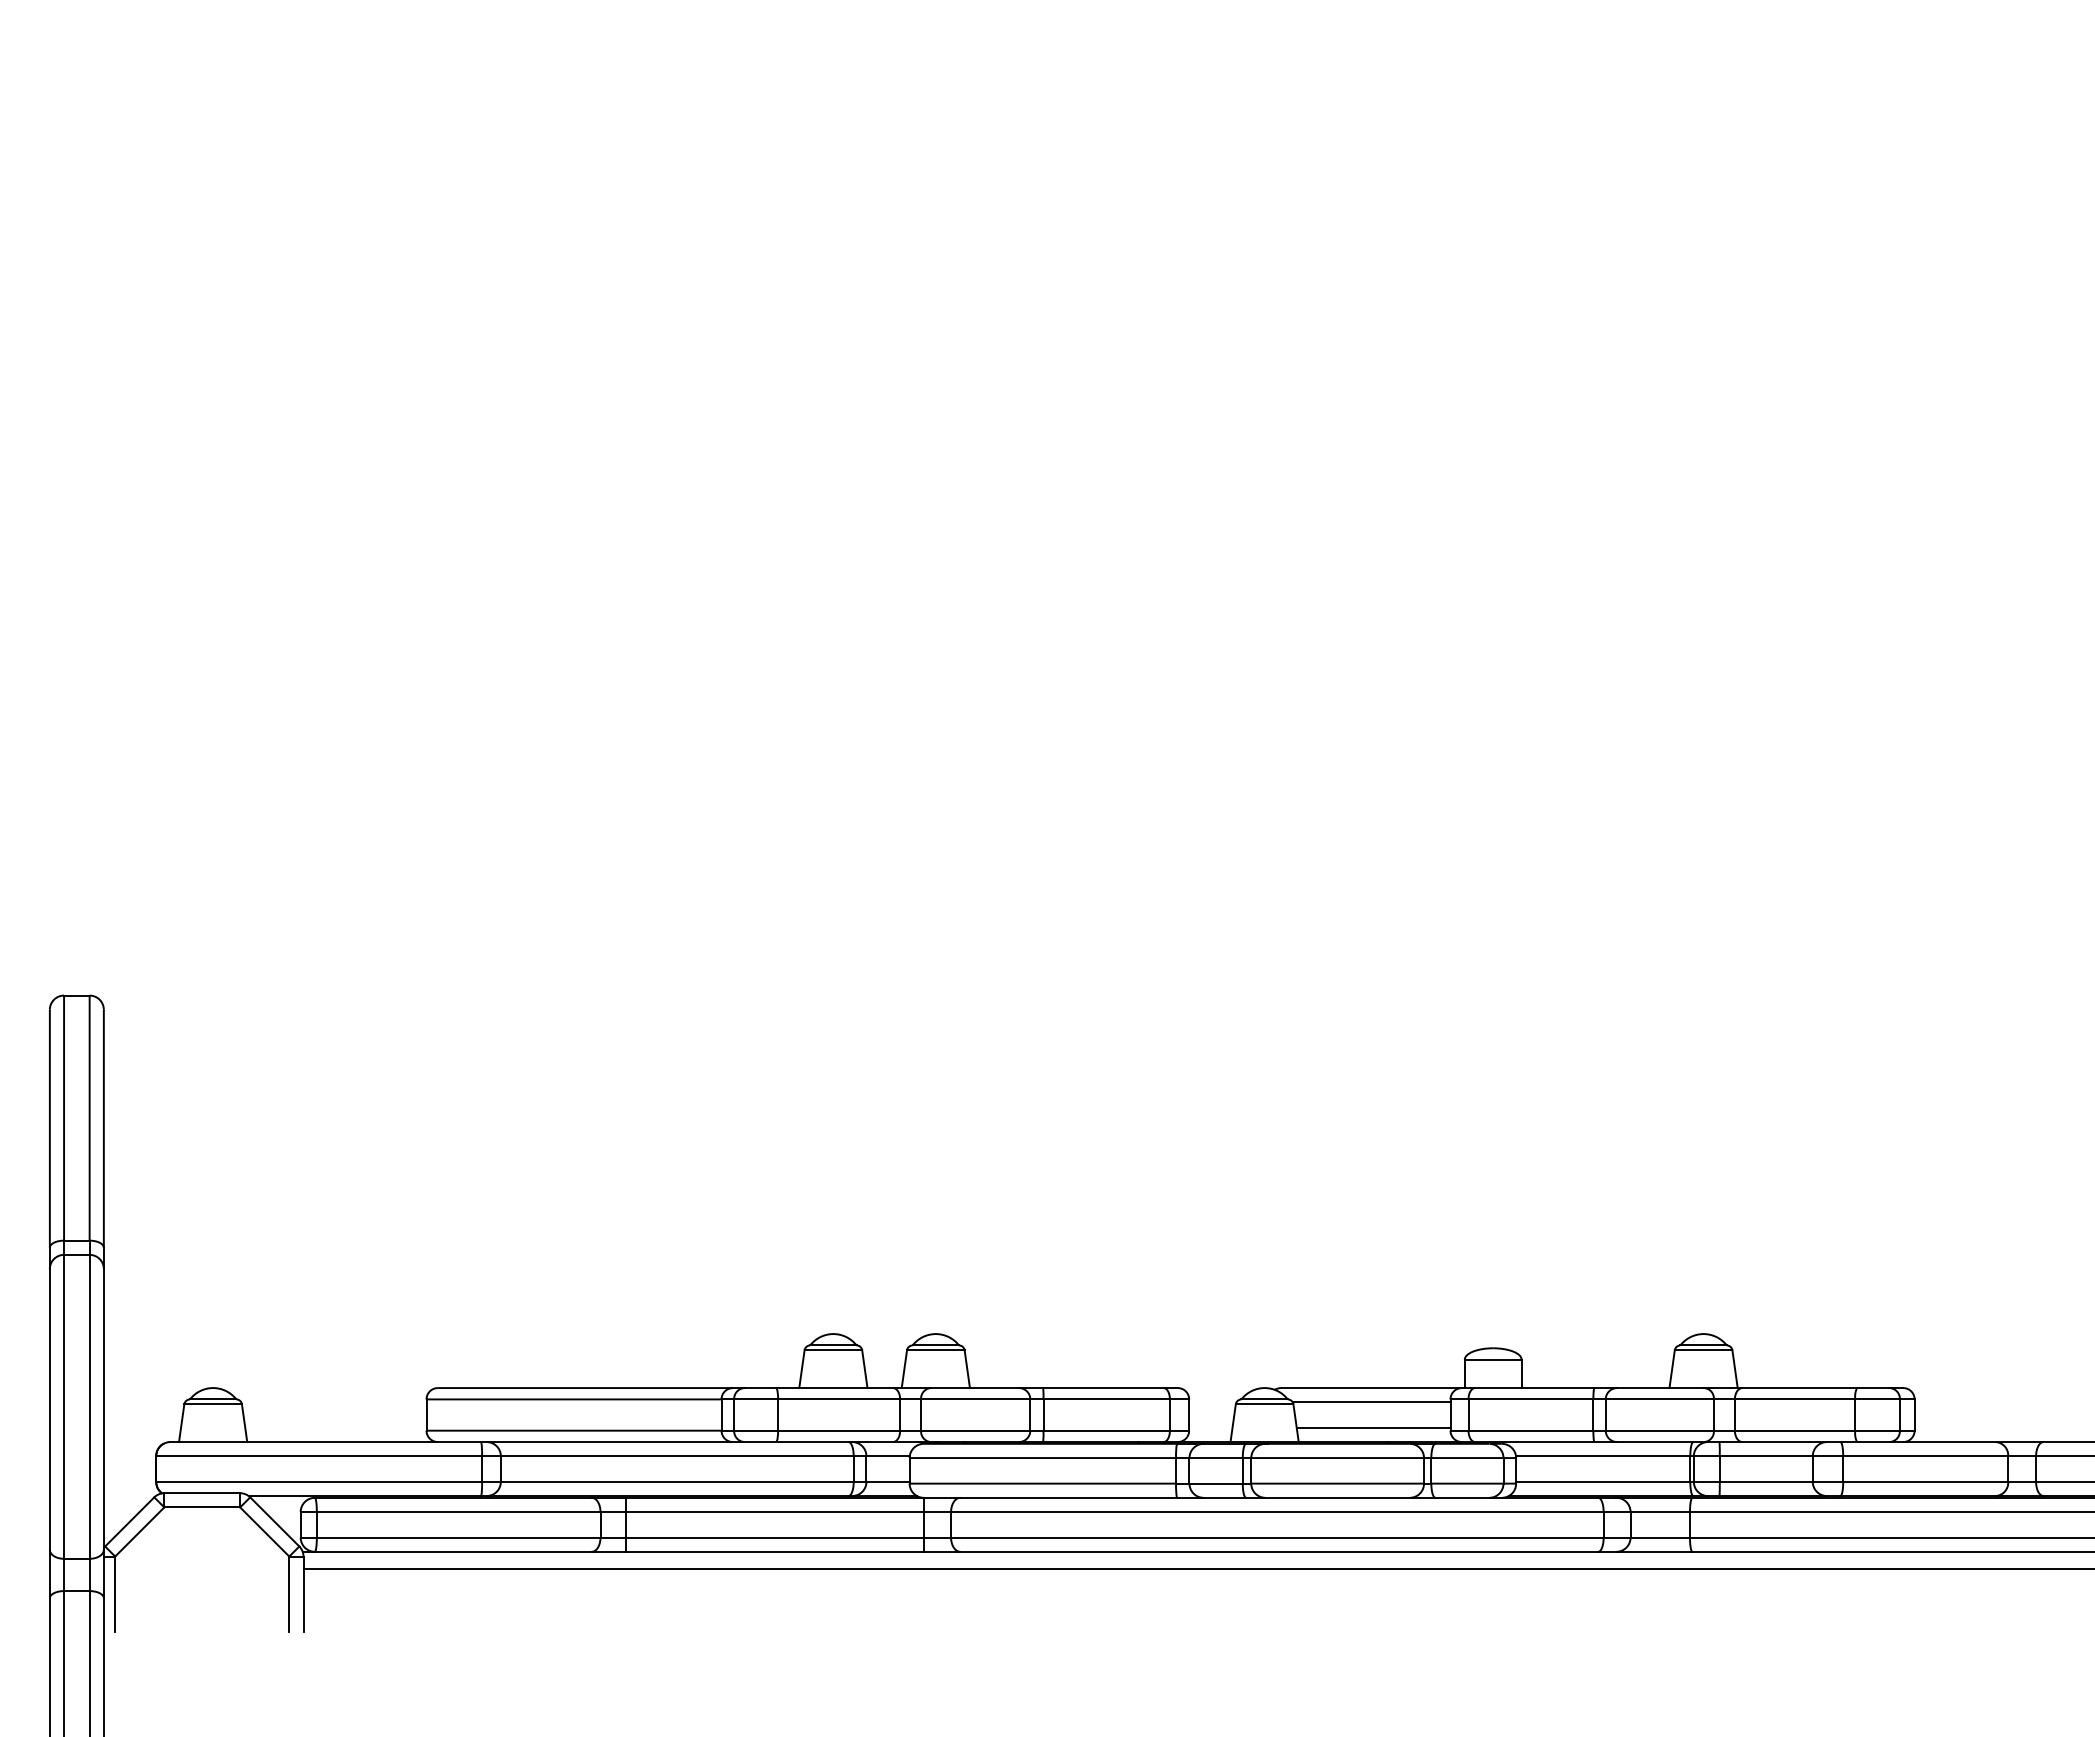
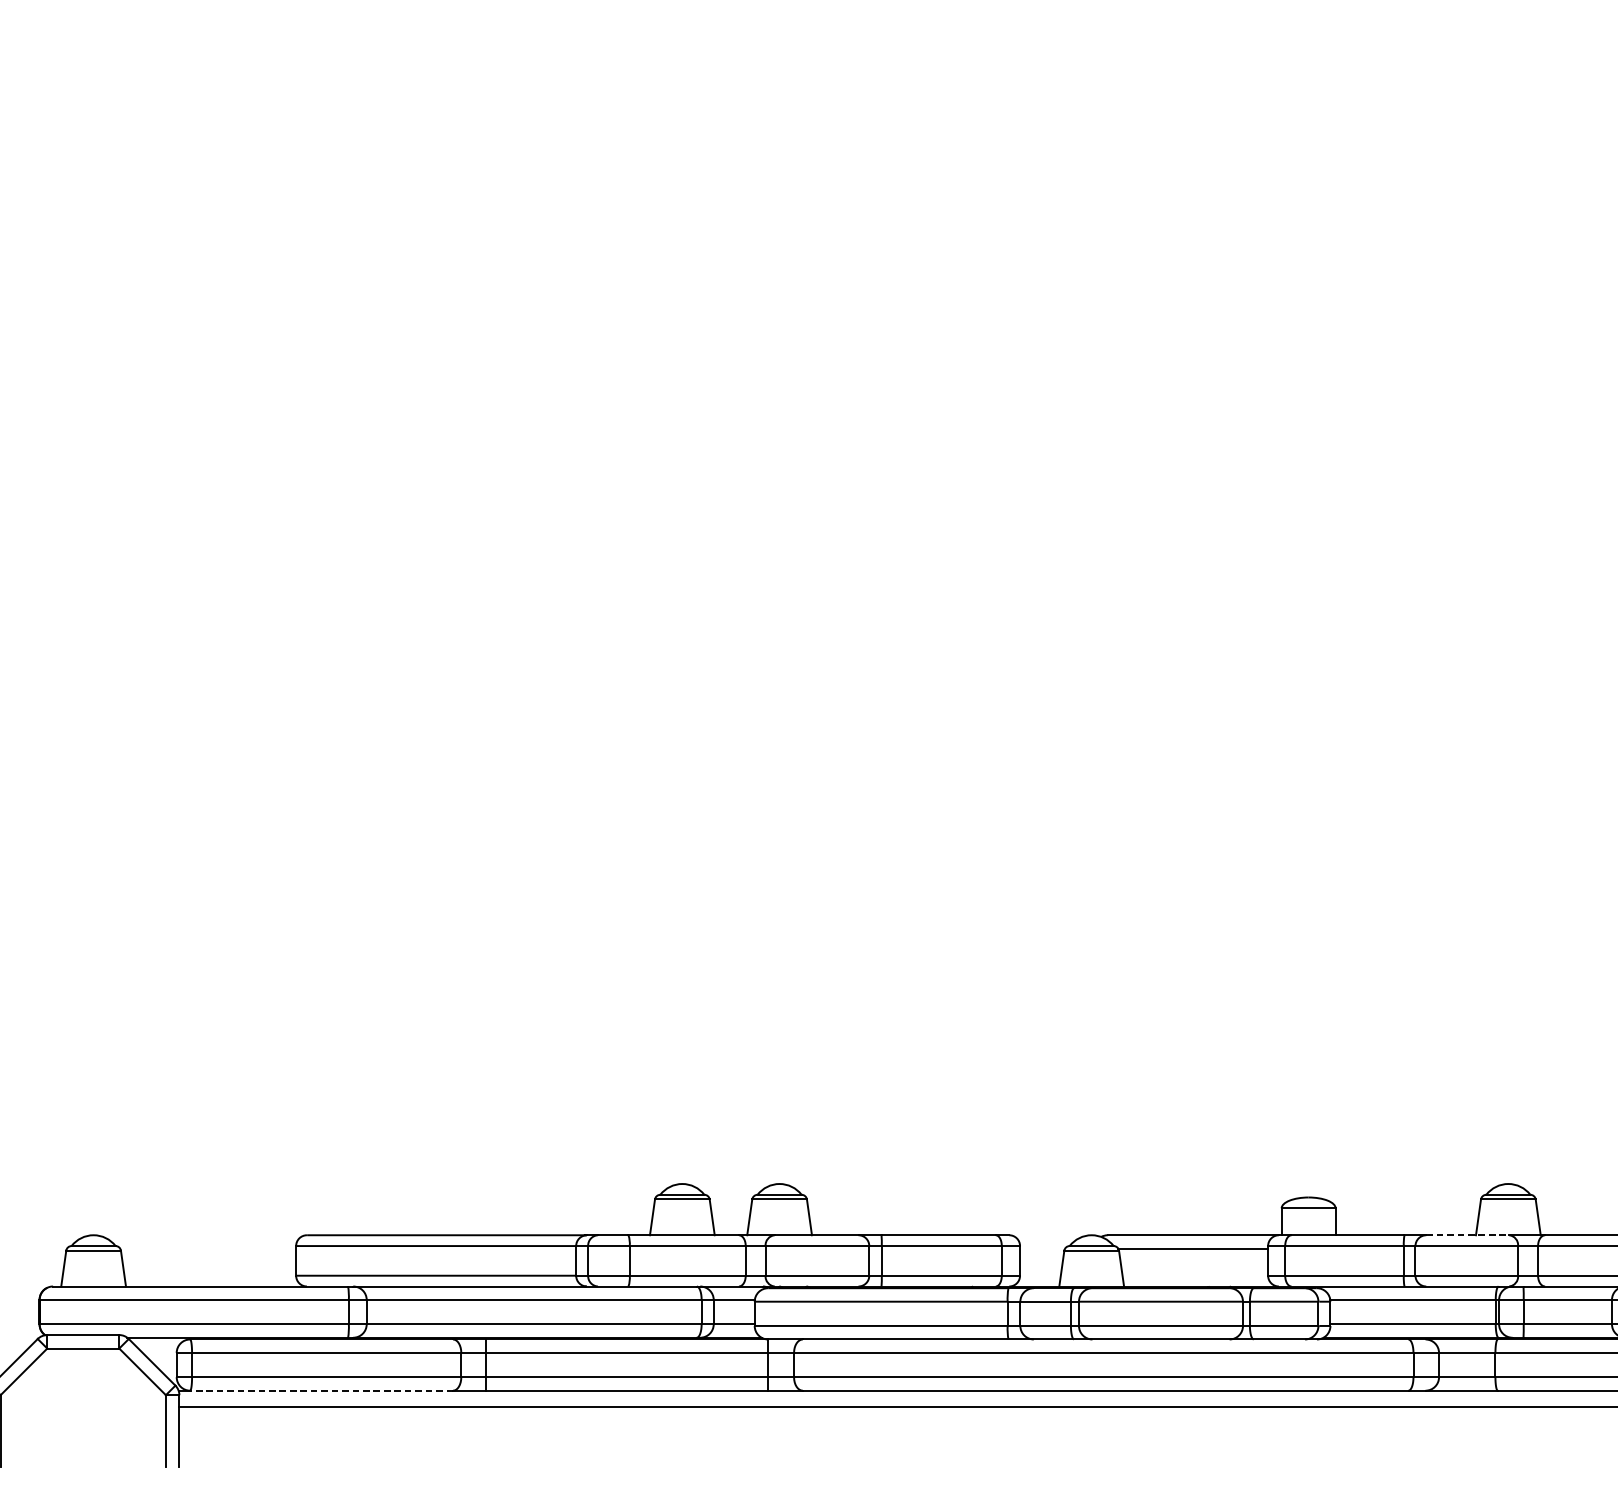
line: (1660, 1388) -> (1467, 1235), solid -> dashed
line: (1373, 1427) -> (1195, 1272), removed
line: (453, 1551) -> (321, 1390), solid -> dashed

